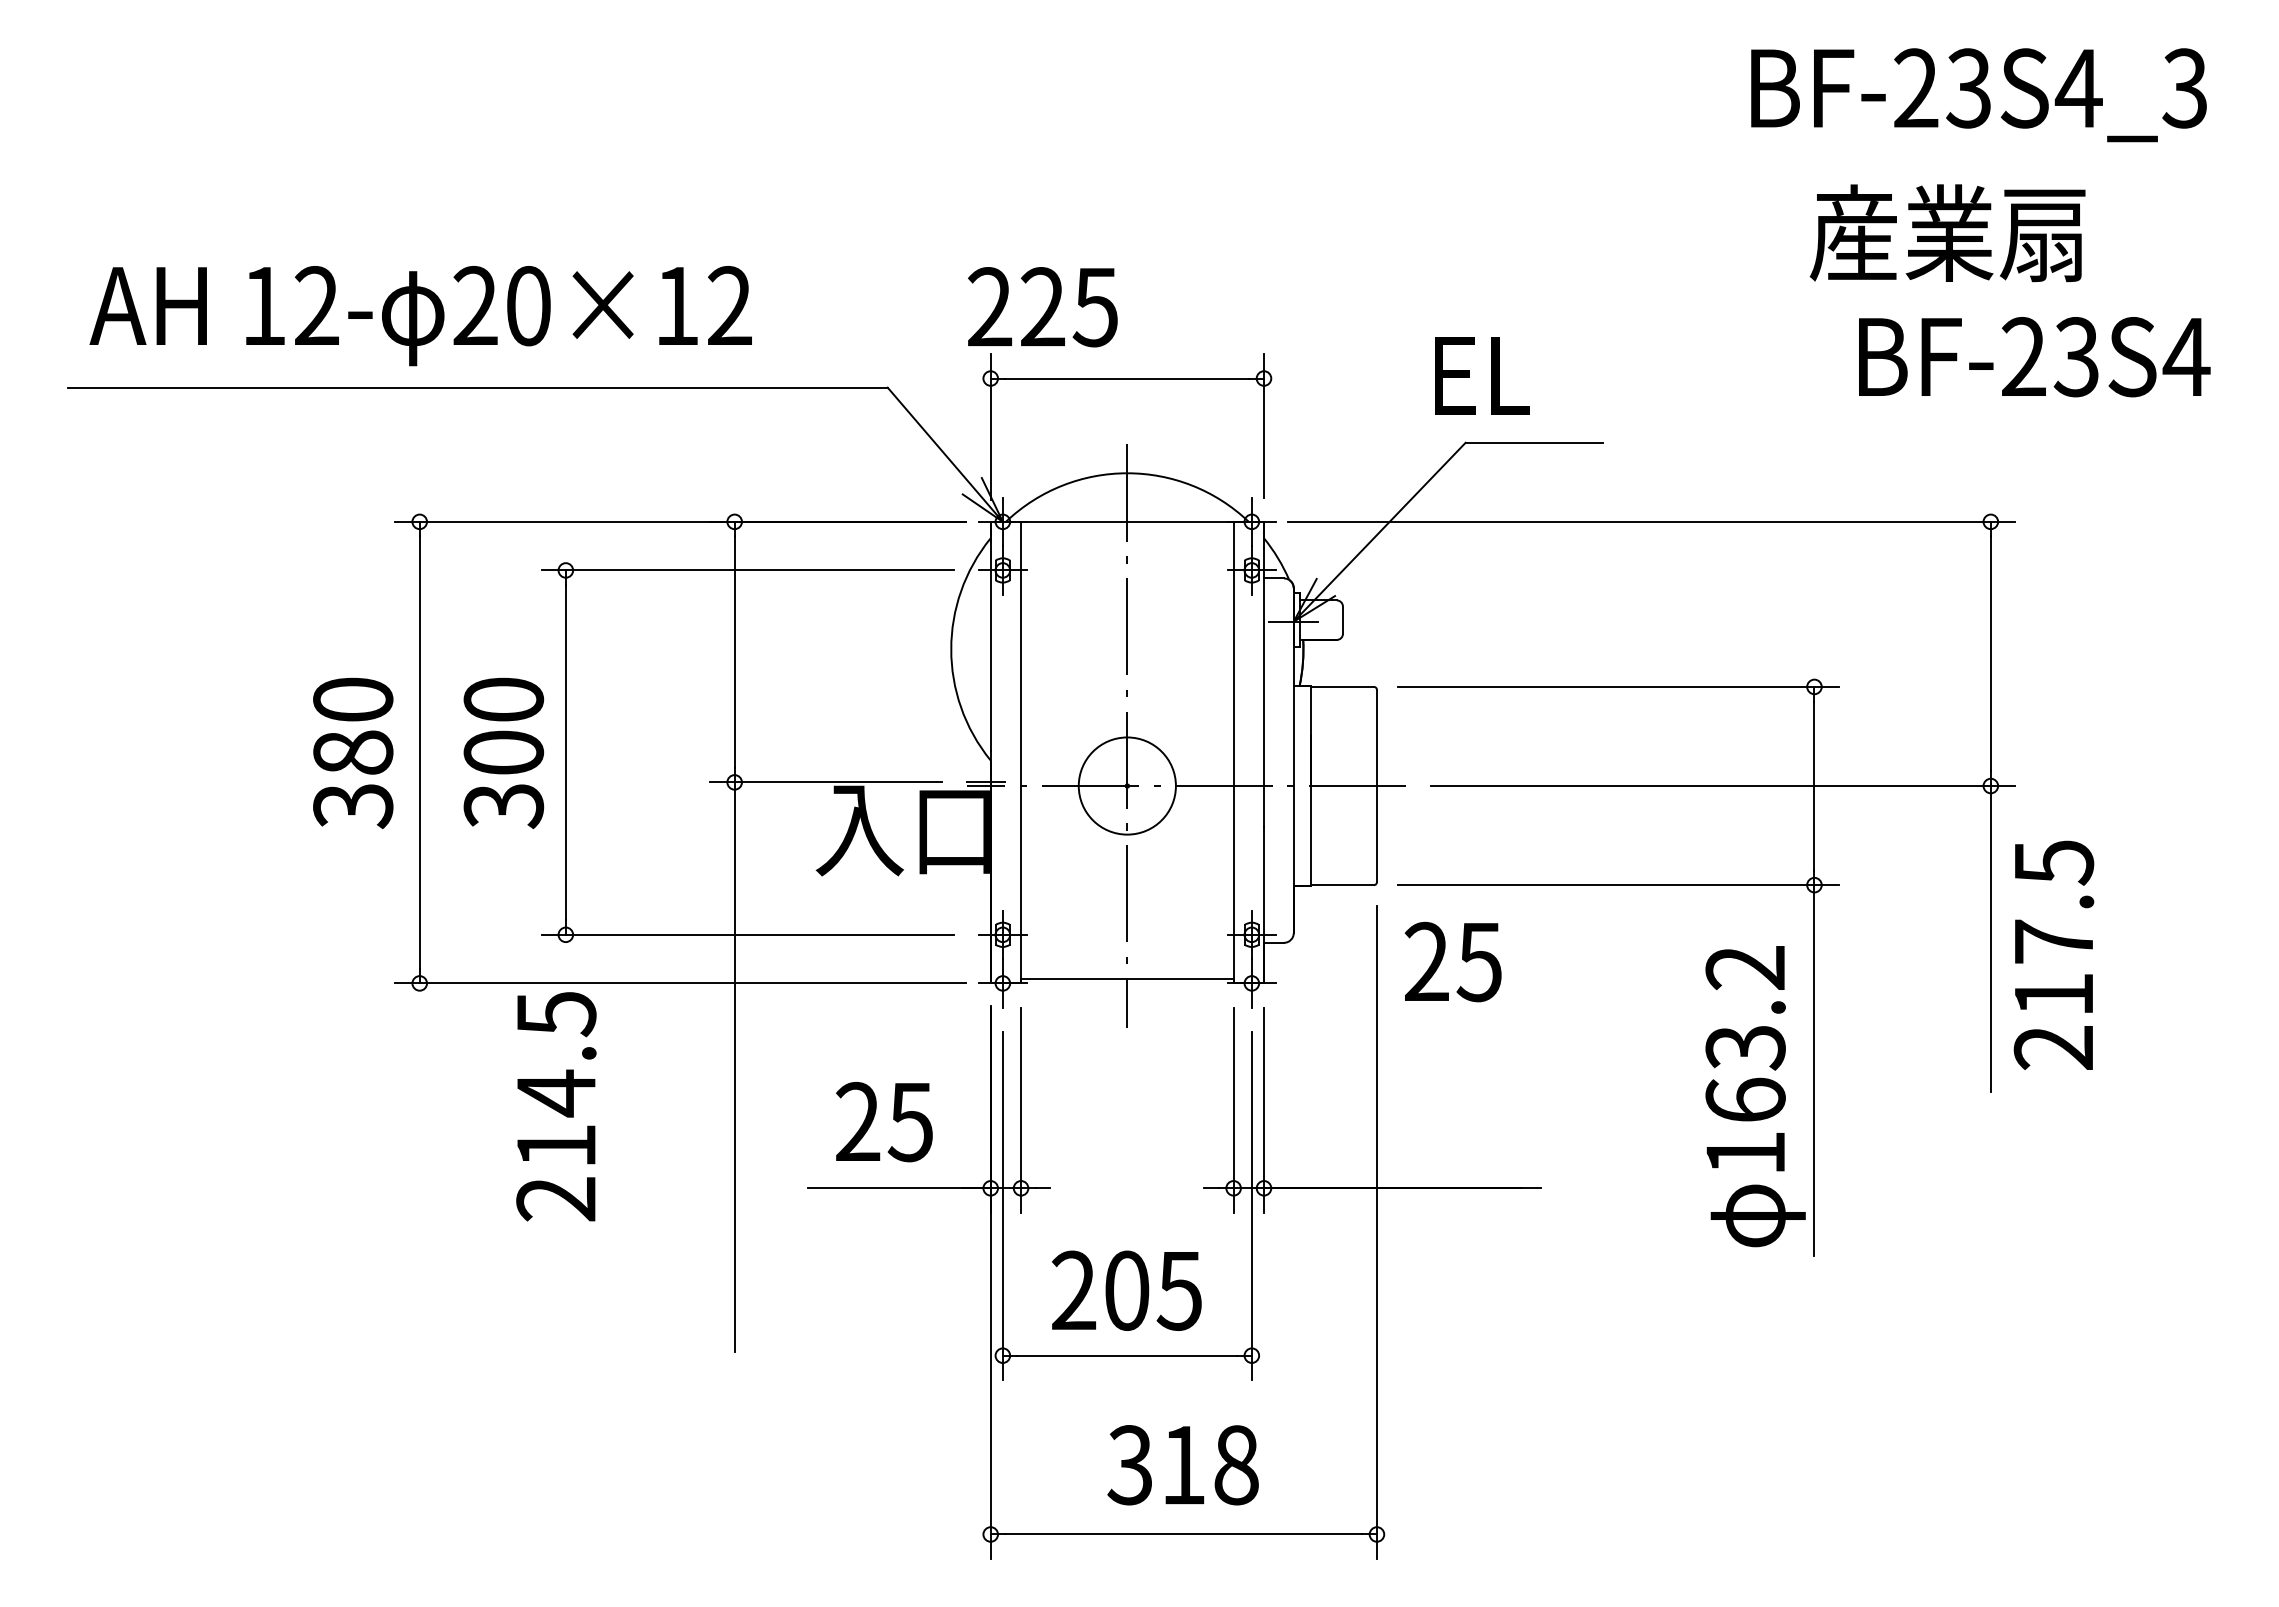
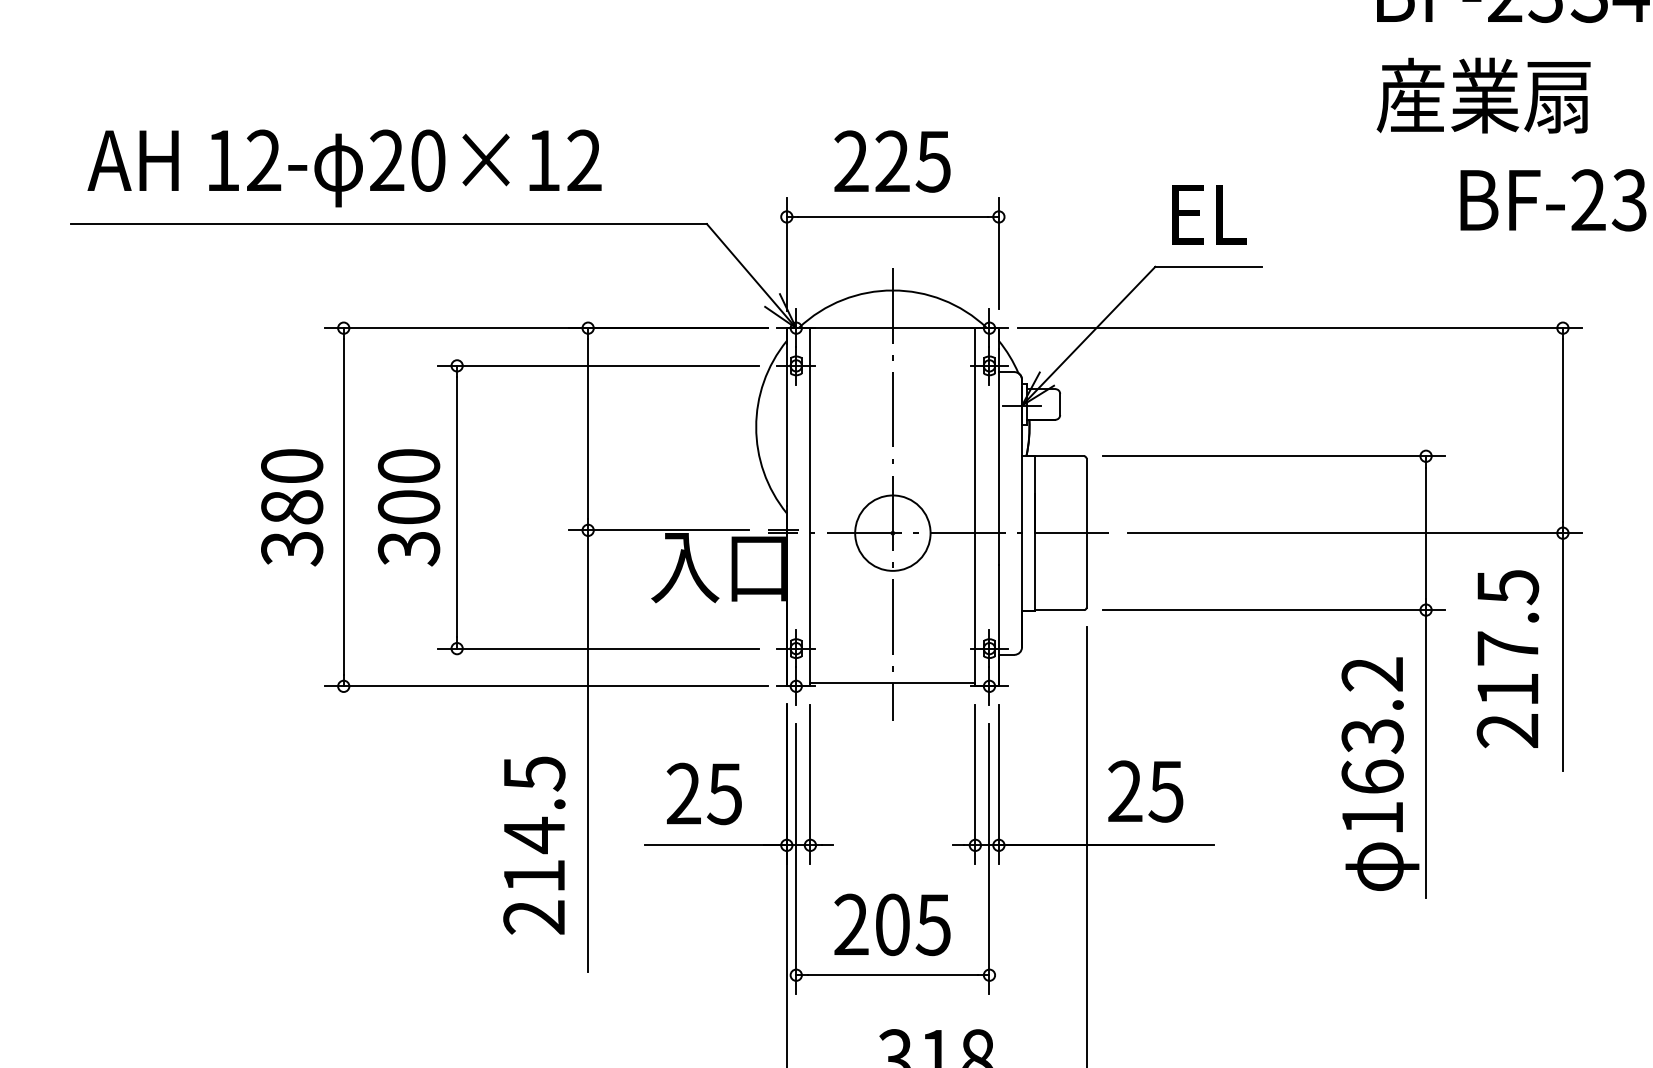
text: (1947, 233) -> (1483, 95), moved
text: (1042, 307) -> (892, 161), moved
text: (1482, 375) -> (1209, 214), moved
text: (2053, 954) -> (1507, 658), moved
text: (1452, 961) -> (1145, 791), moved
text: (556, 1106) -> (534, 845), moved

